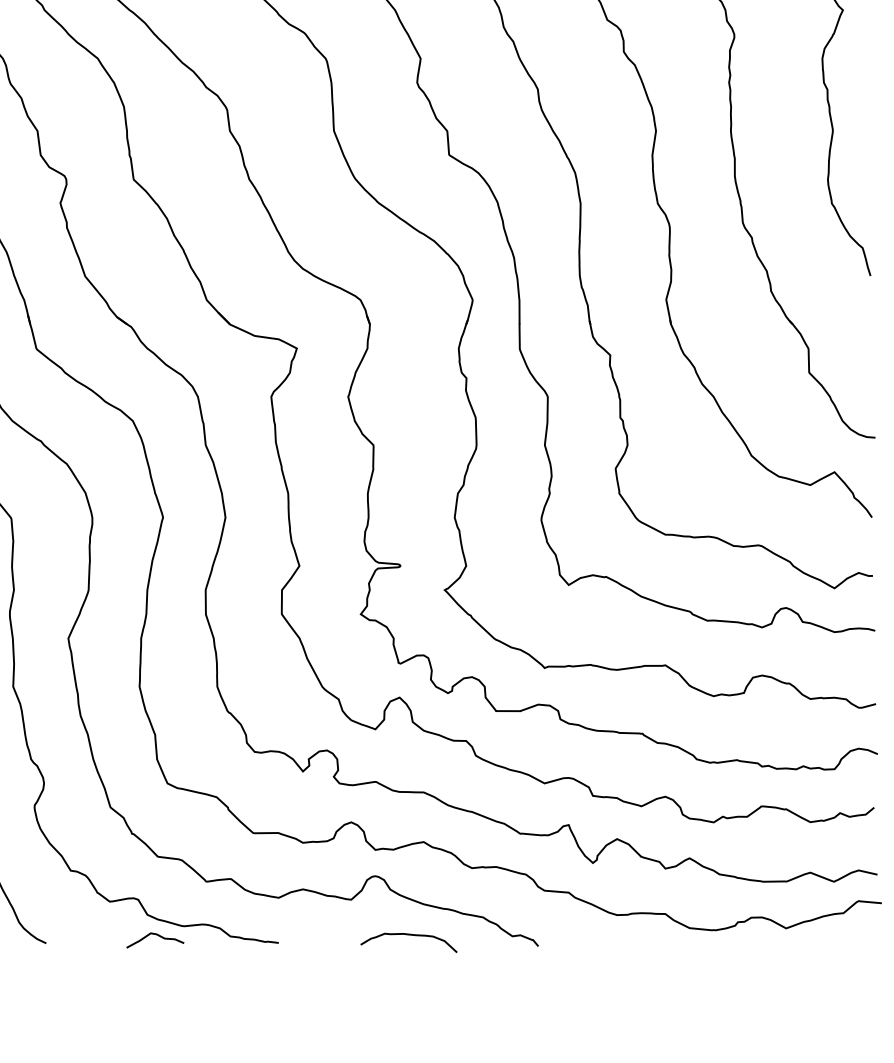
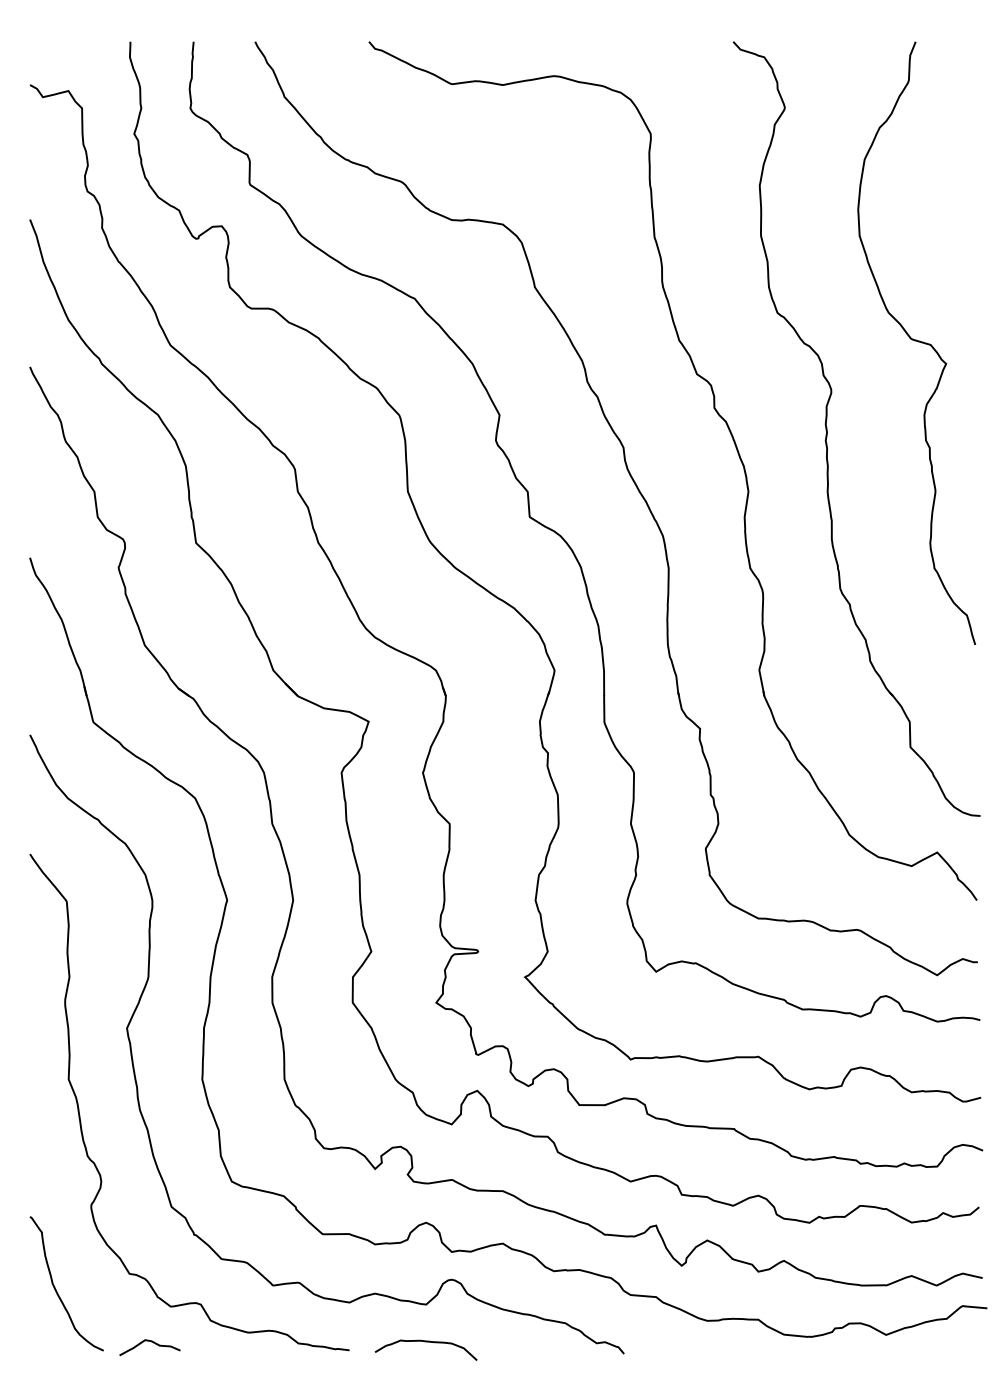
curve: (156, 935) -> (151, 1342), moved
curve: (408, 935) -> (425, 1342), moved

